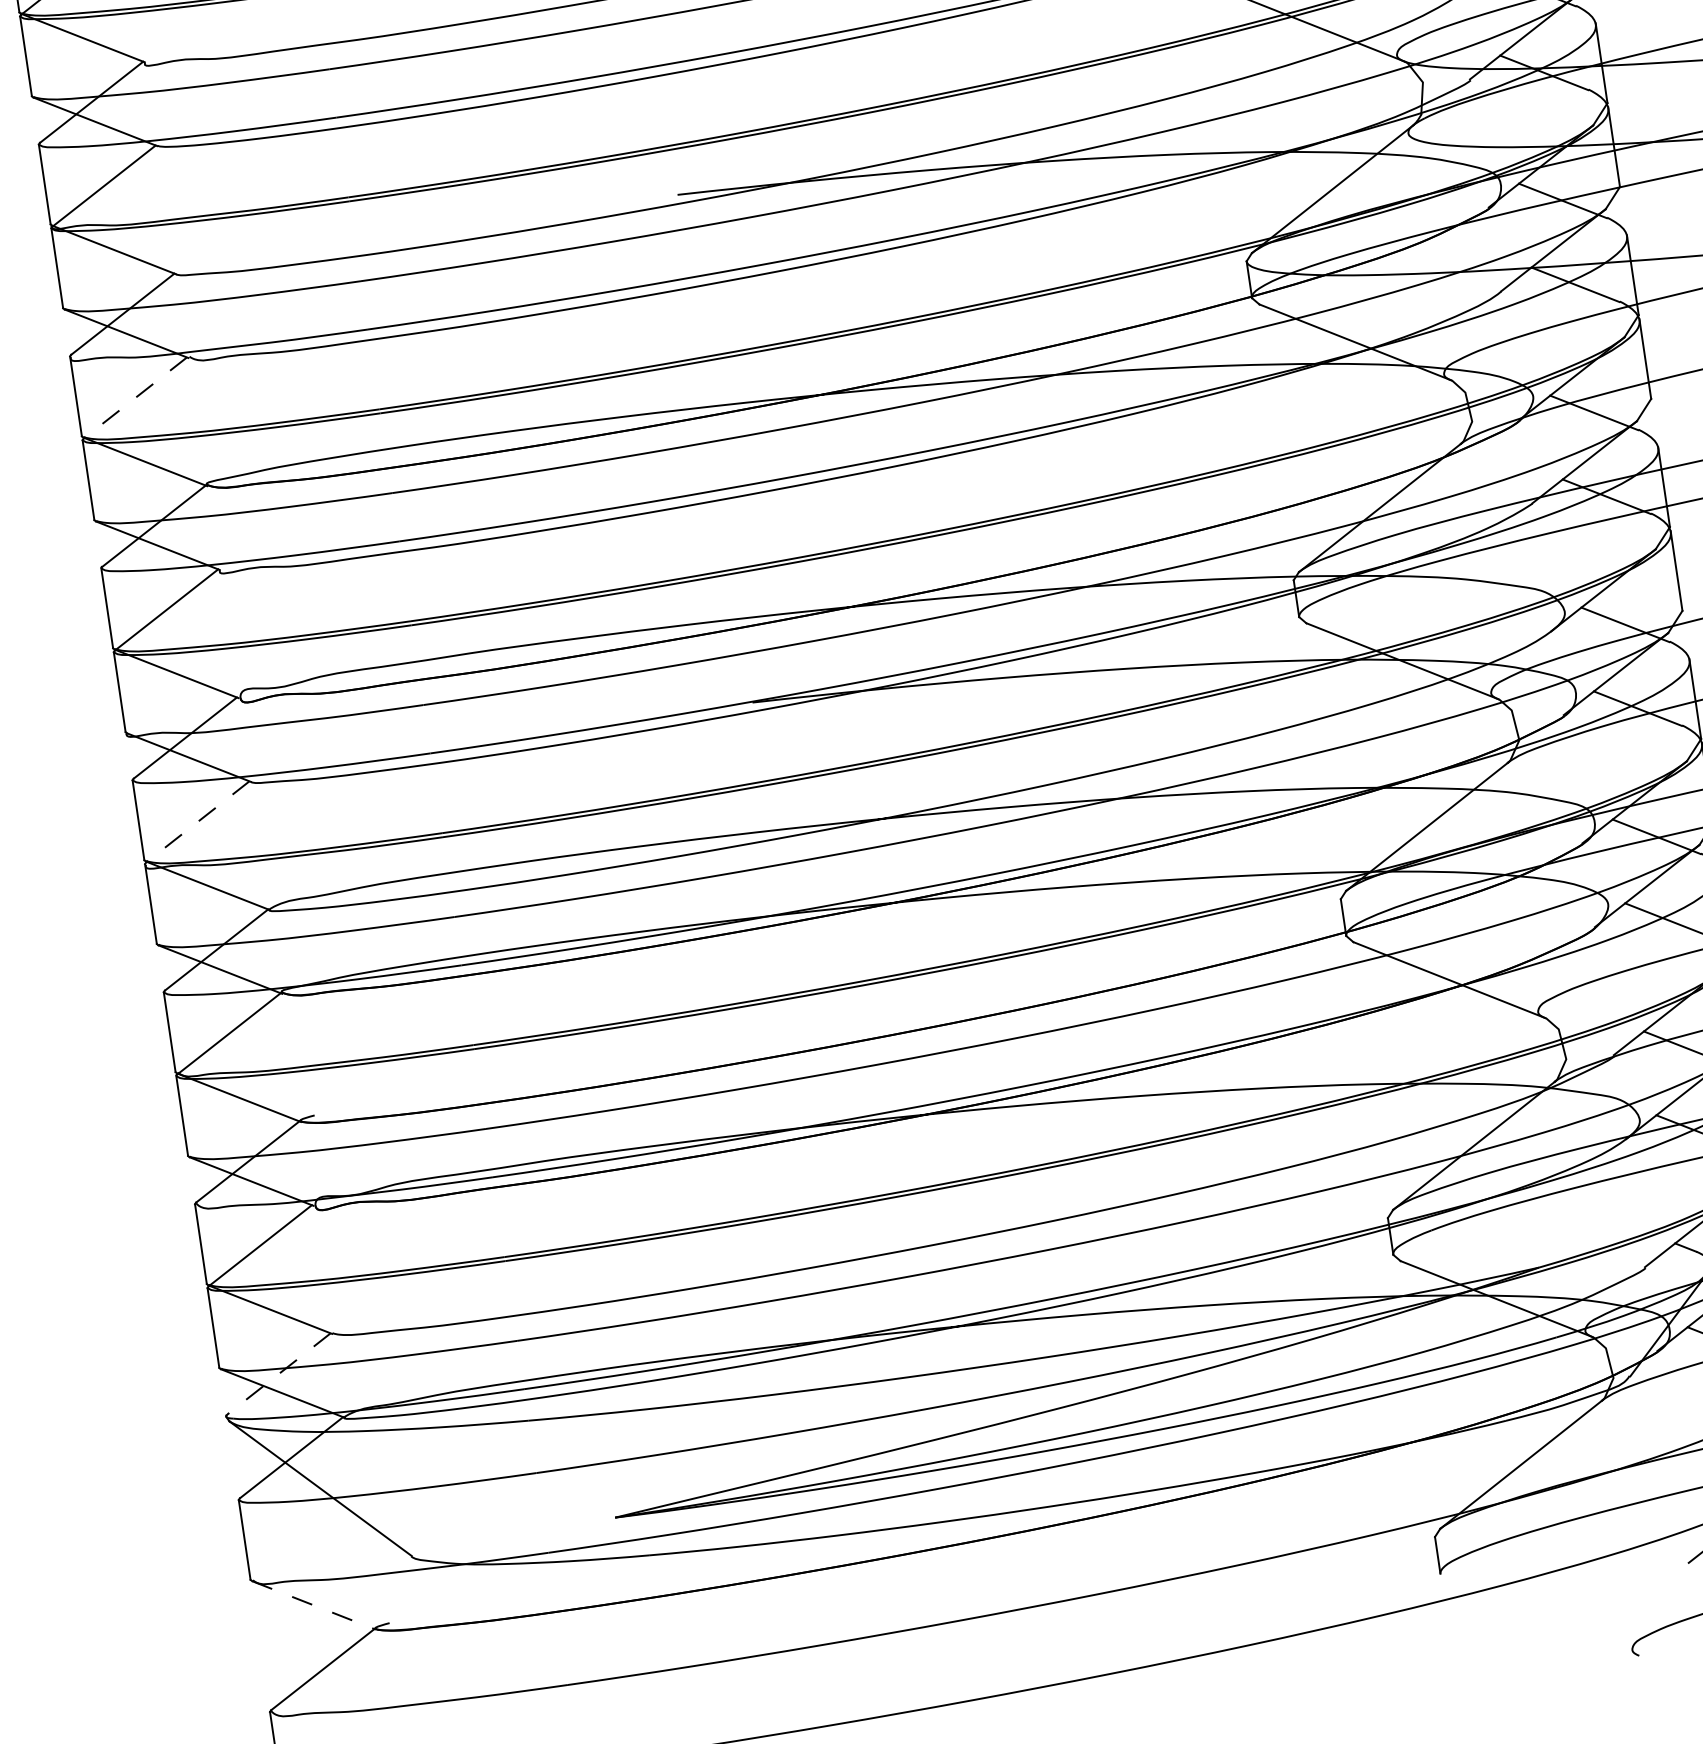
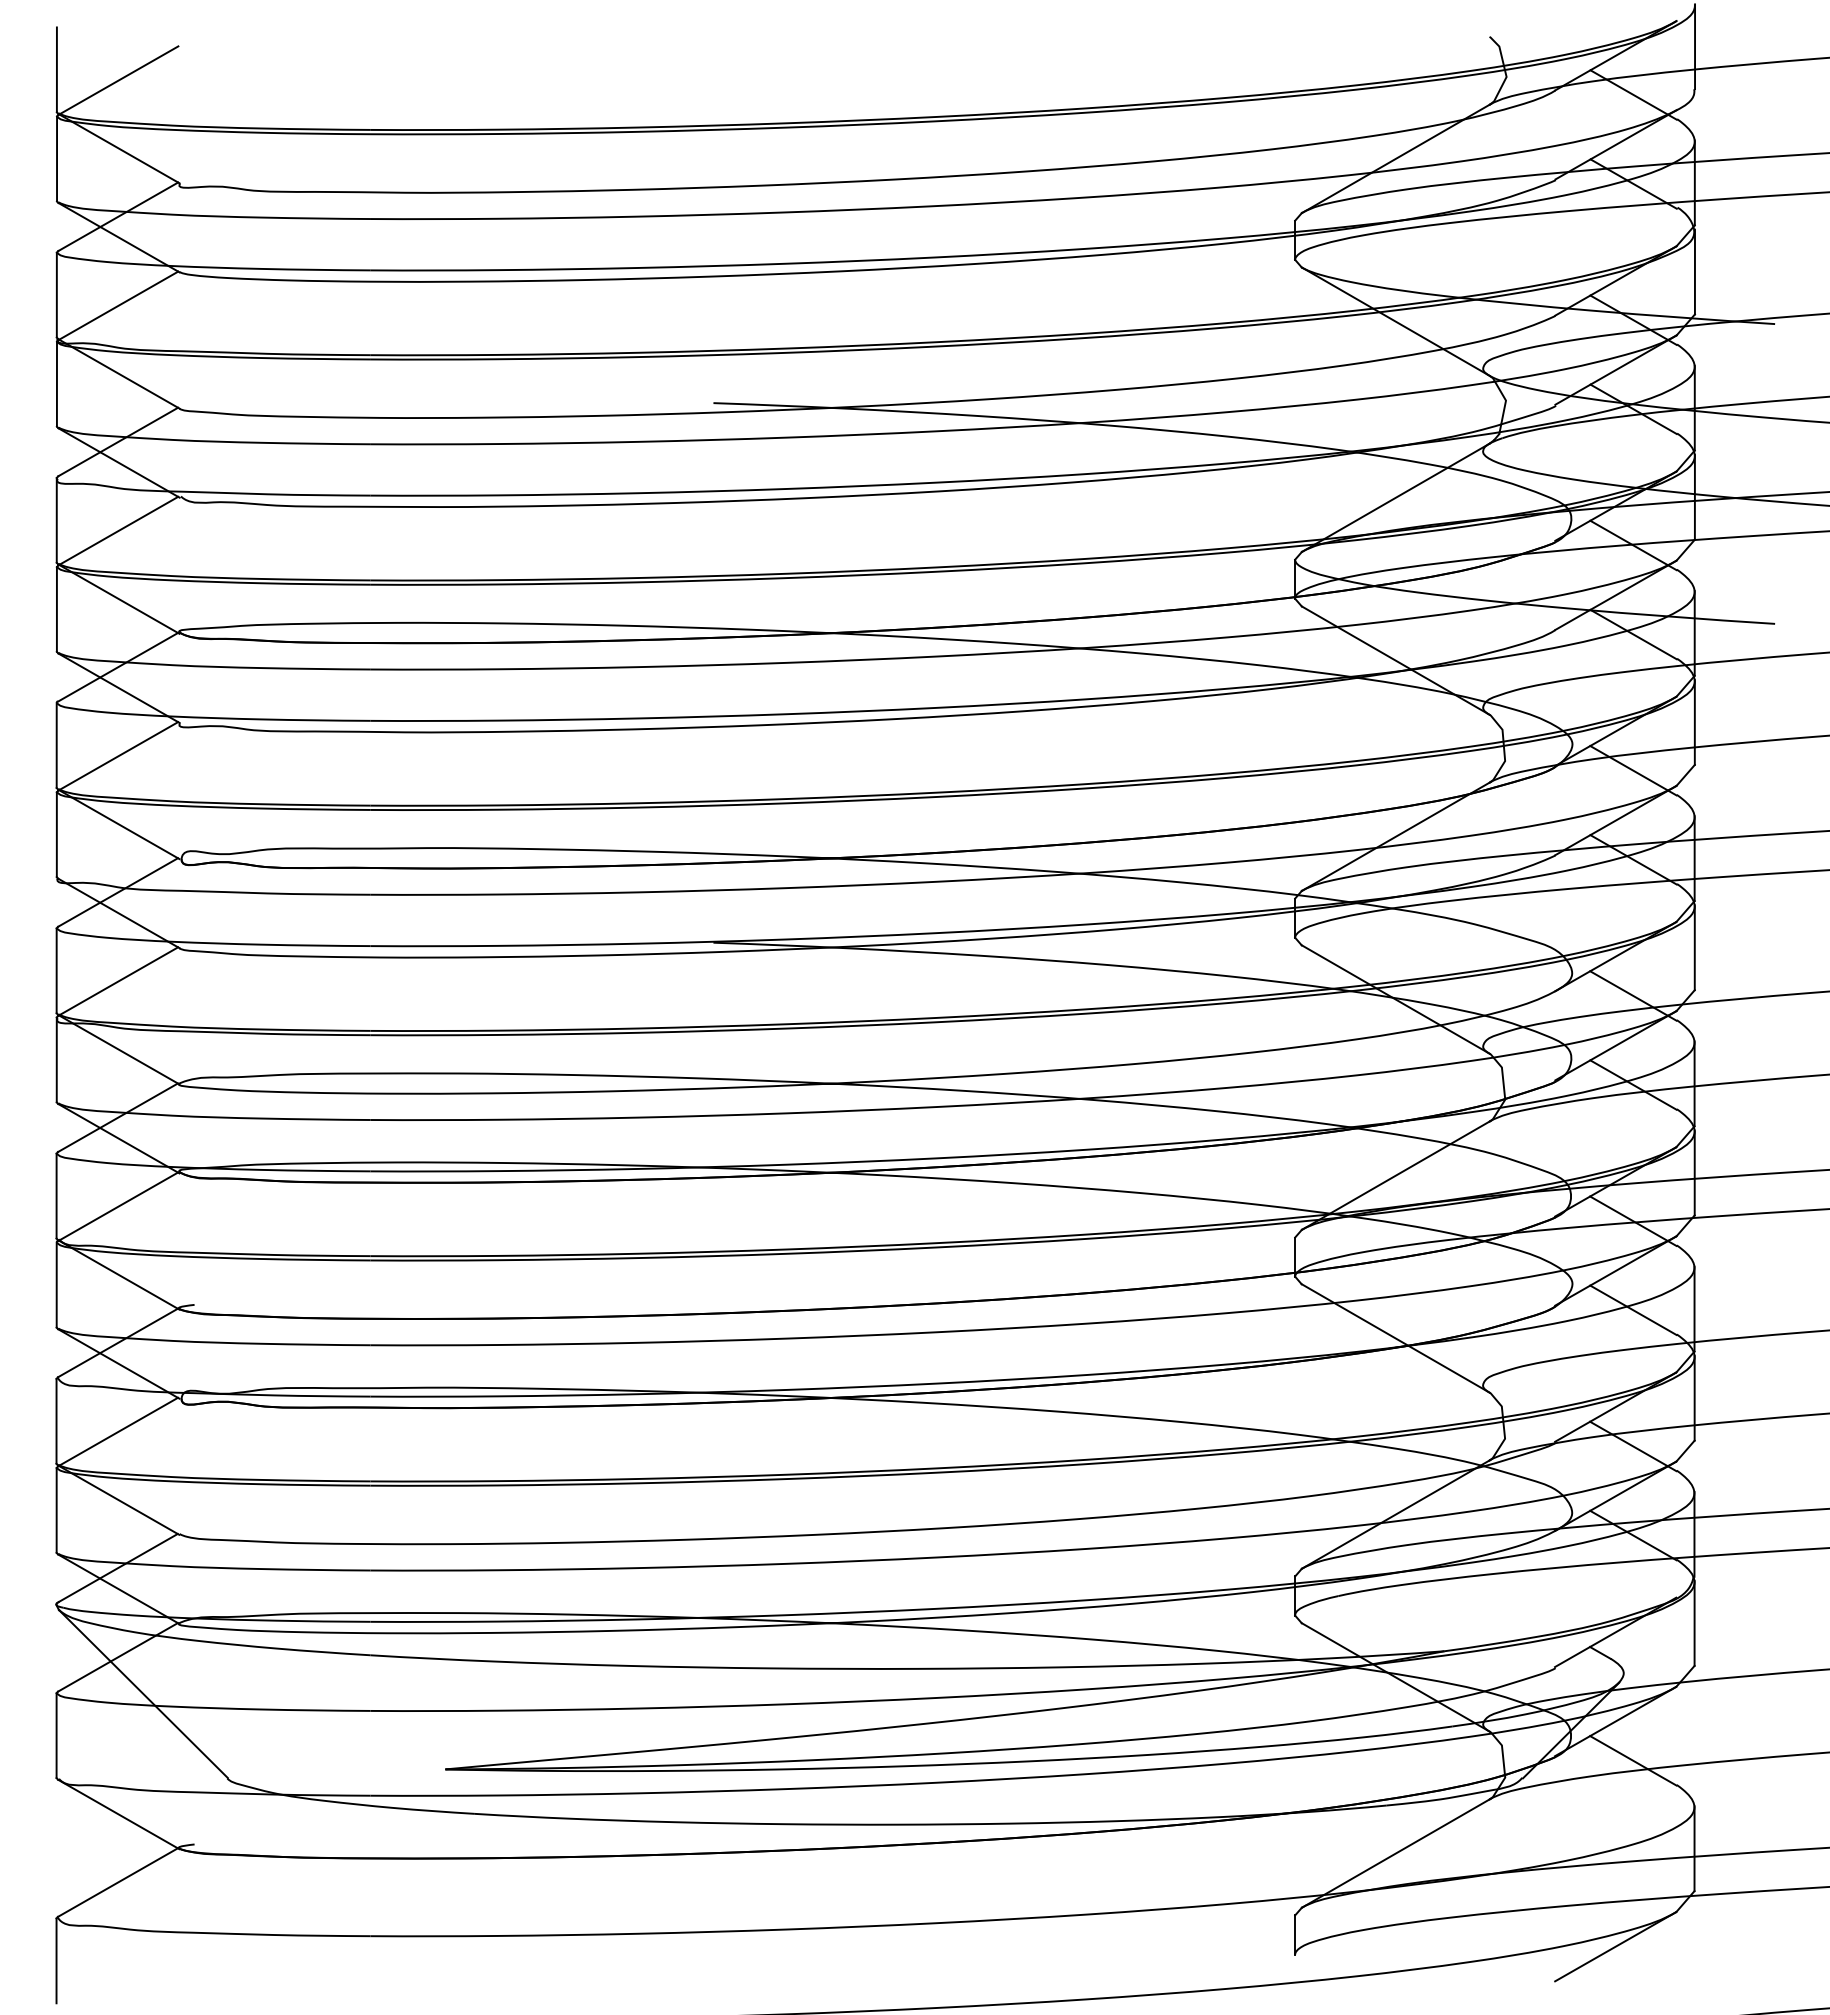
line: (134, 398) -> (117, 531), dashed -> solid
line: (197, 821) -> (117, 981), dashed -> solid
line: (279, 1374) -> (118, 1568), dashed -> solid
line: (313, 1605) -> (118, 1814), dashed -> solid

